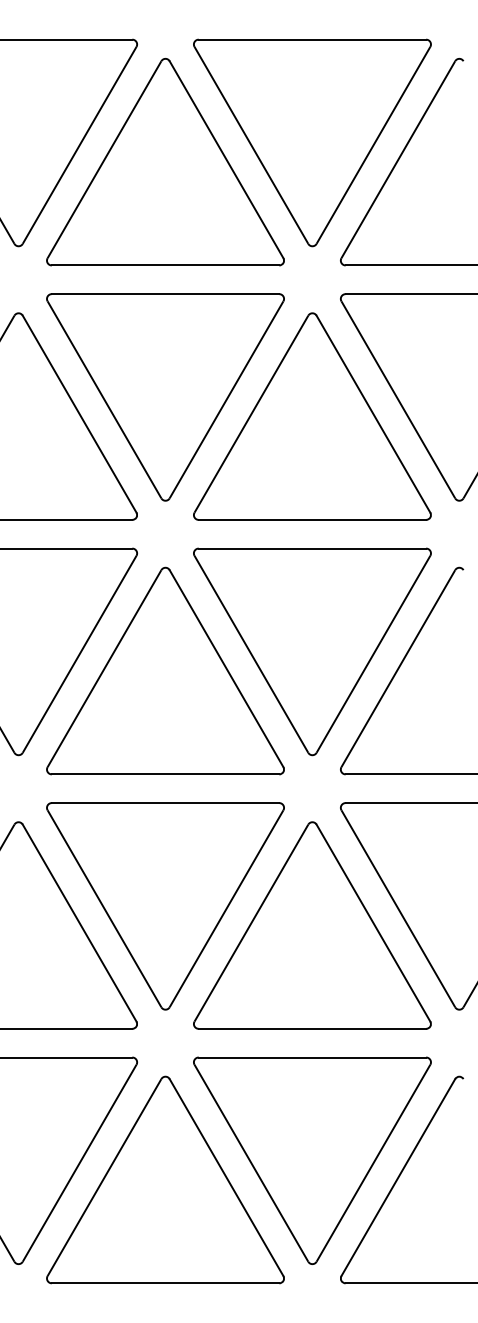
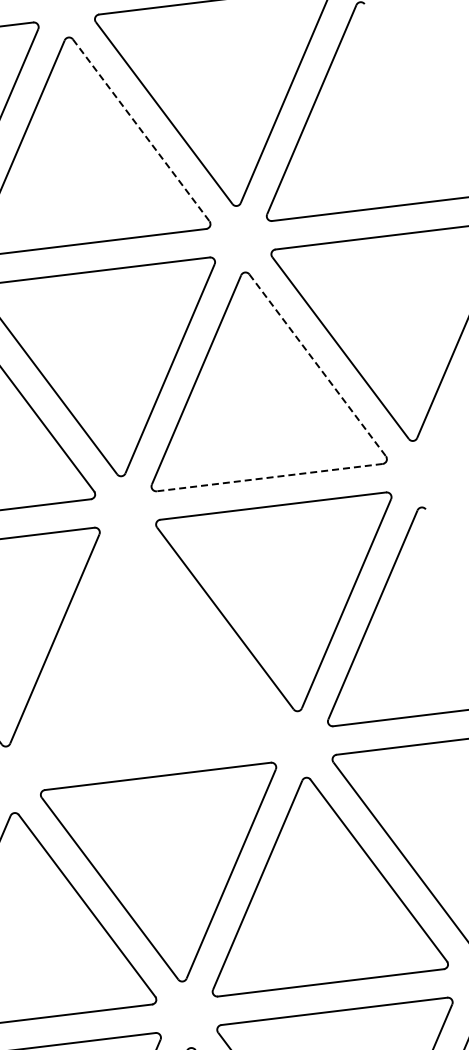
line: (226, 159) -> (141, 130), solid -> dashed
line: (373, 414) -> (317, 365), solid -> dashed
line: (312, 519) -> (269, 477), solid -> dashed
part: (165, 670) -> (142, 644), removed

